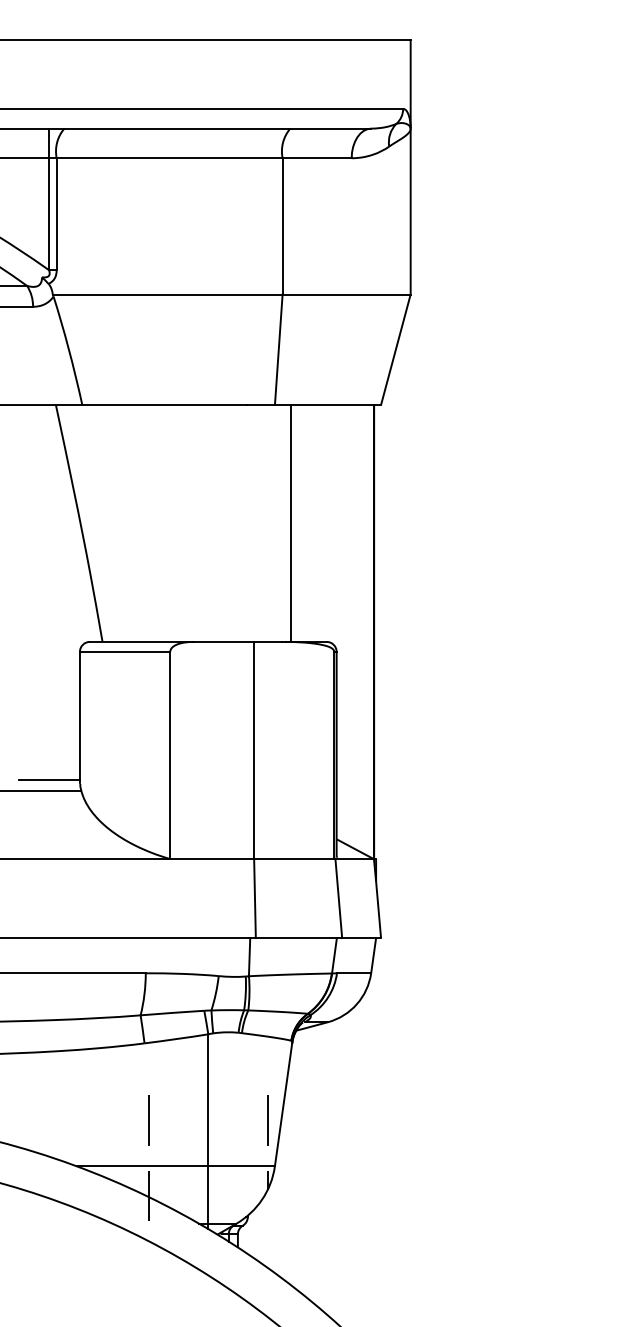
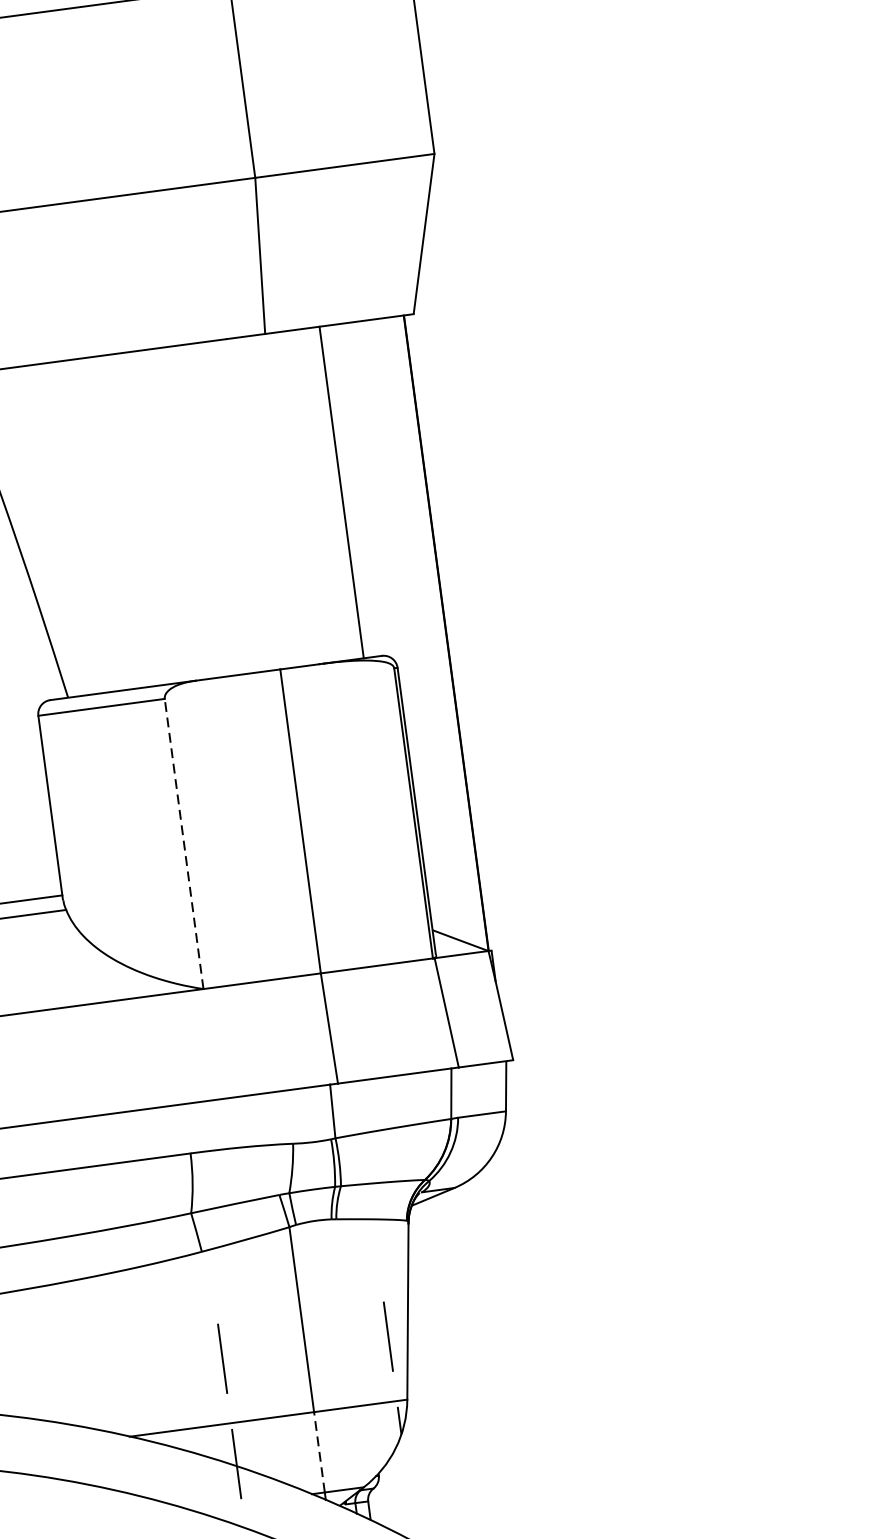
line: (290, 523) -> (341, 492), moved
line: (170, 755) -> (184, 844), solid -> dashed
line: (208, 1195) -> (319, 1452), solid -> dashed

